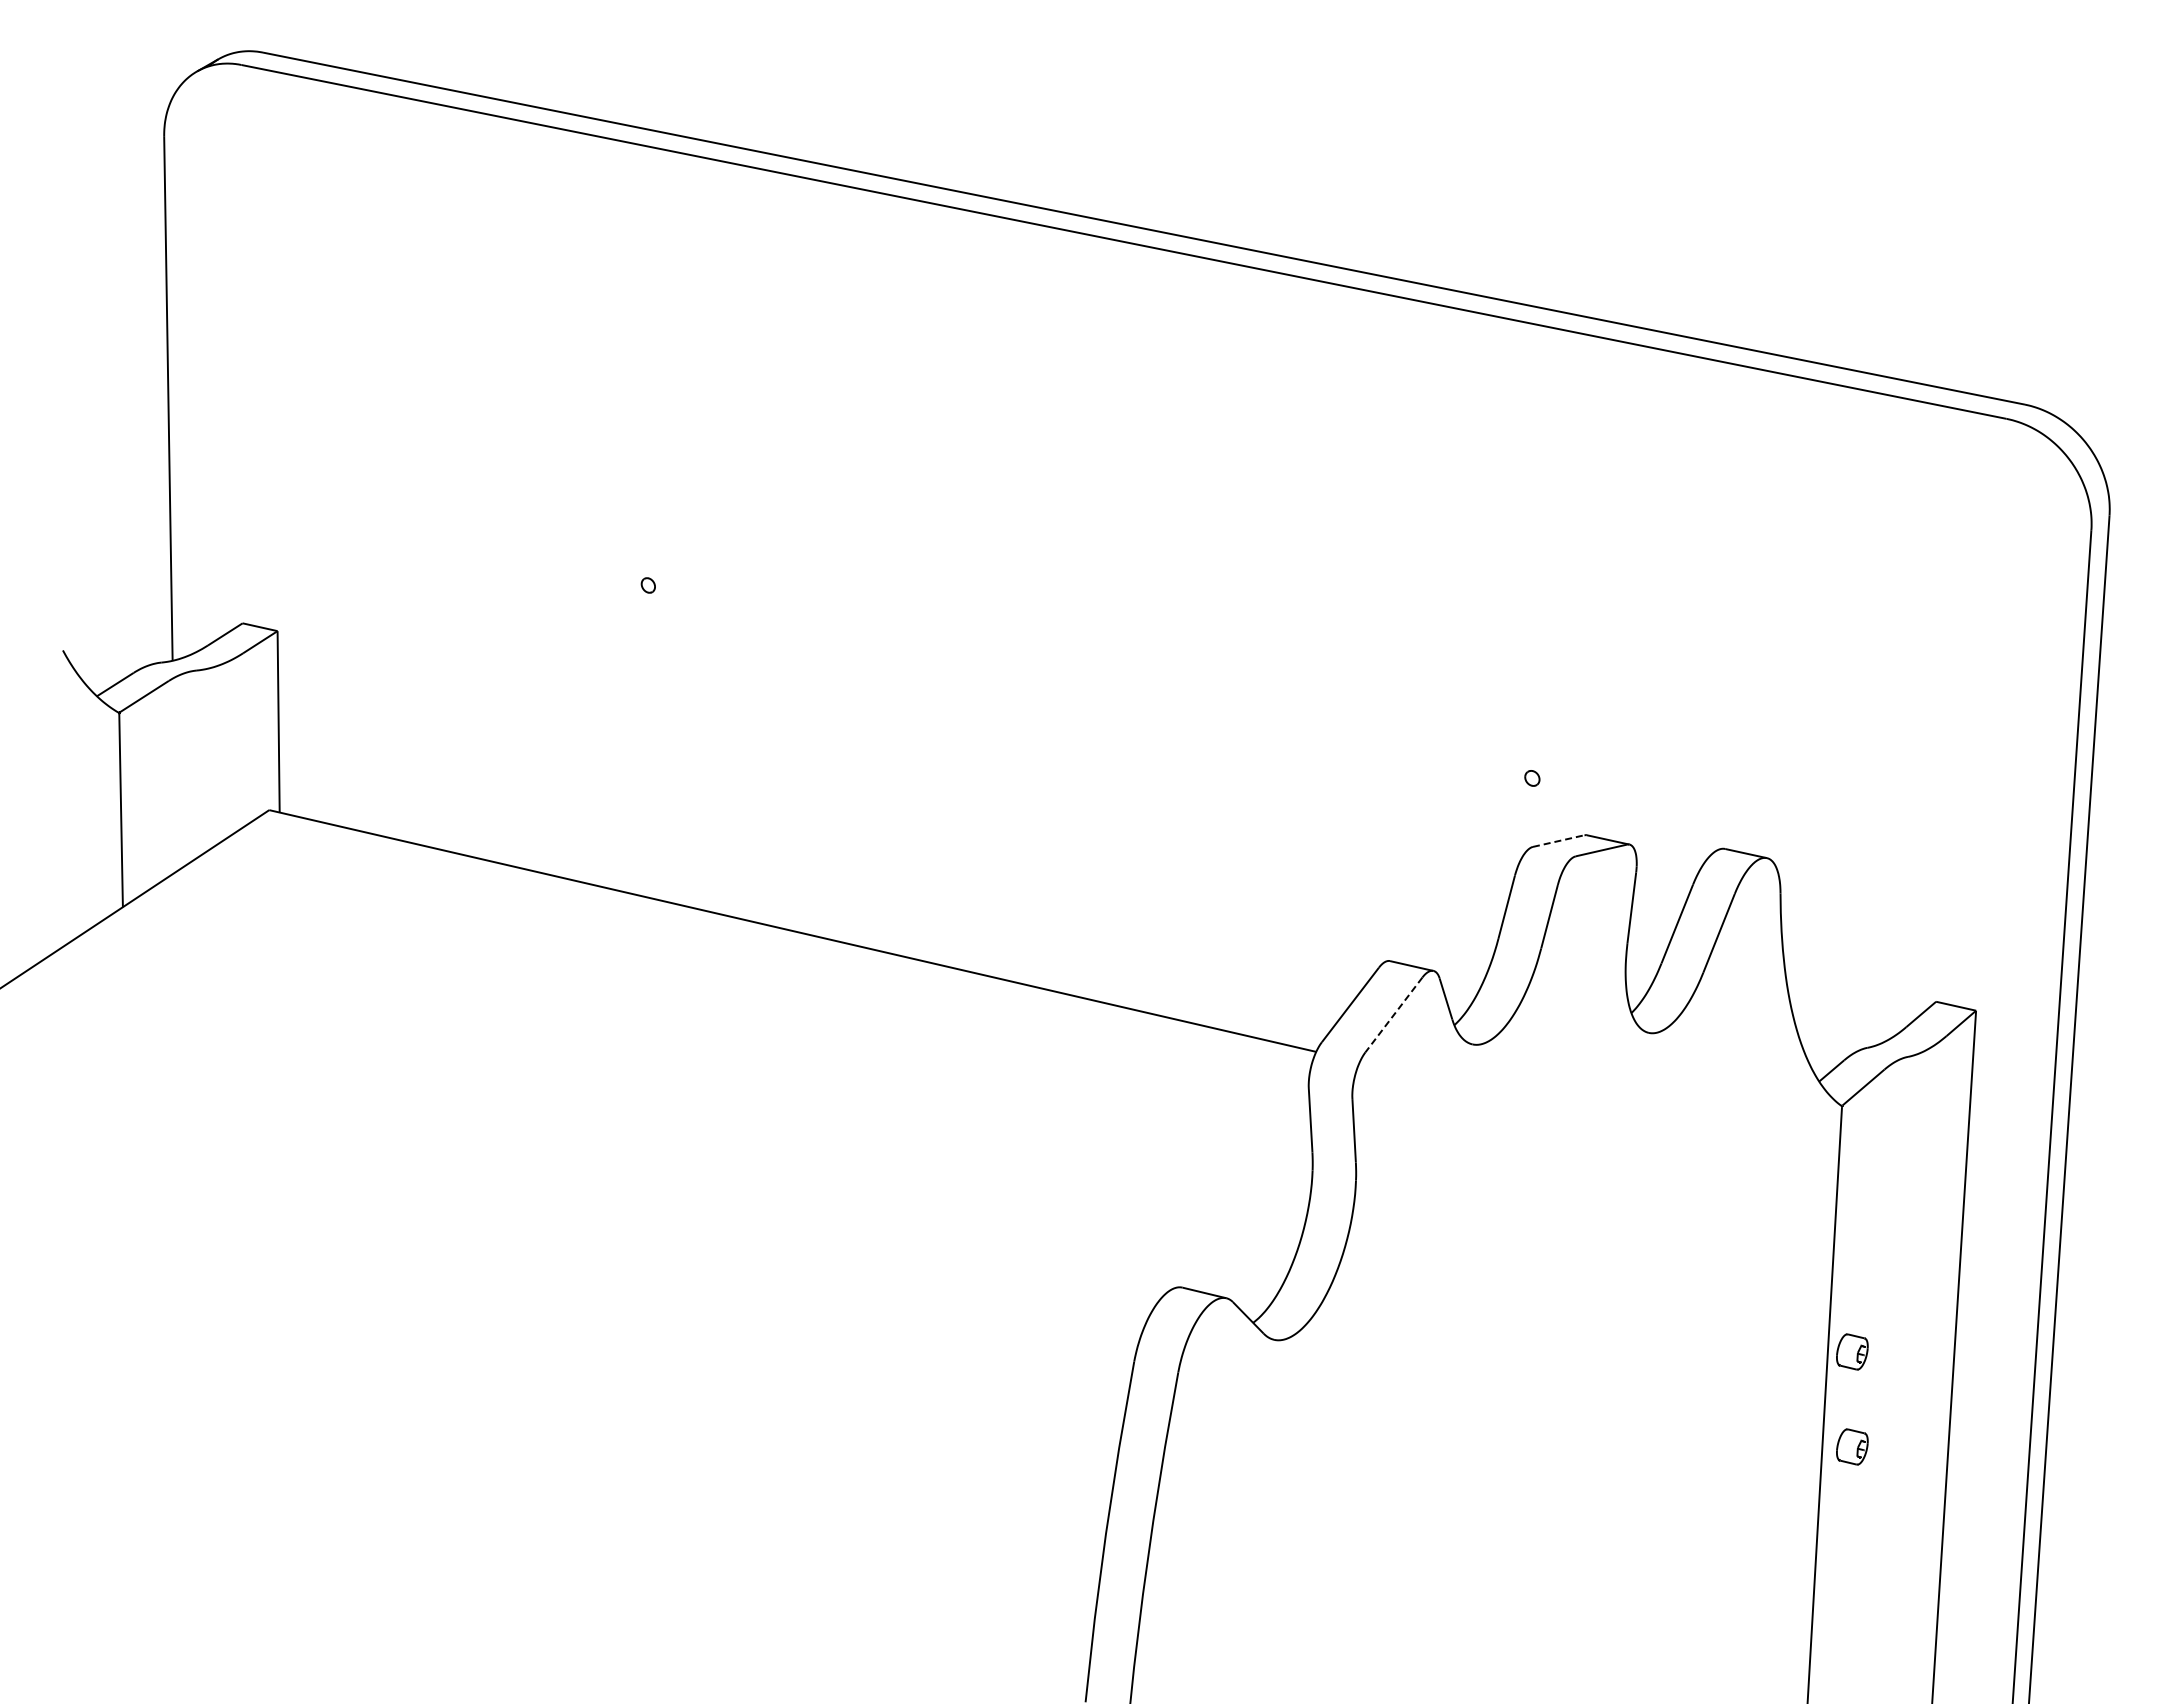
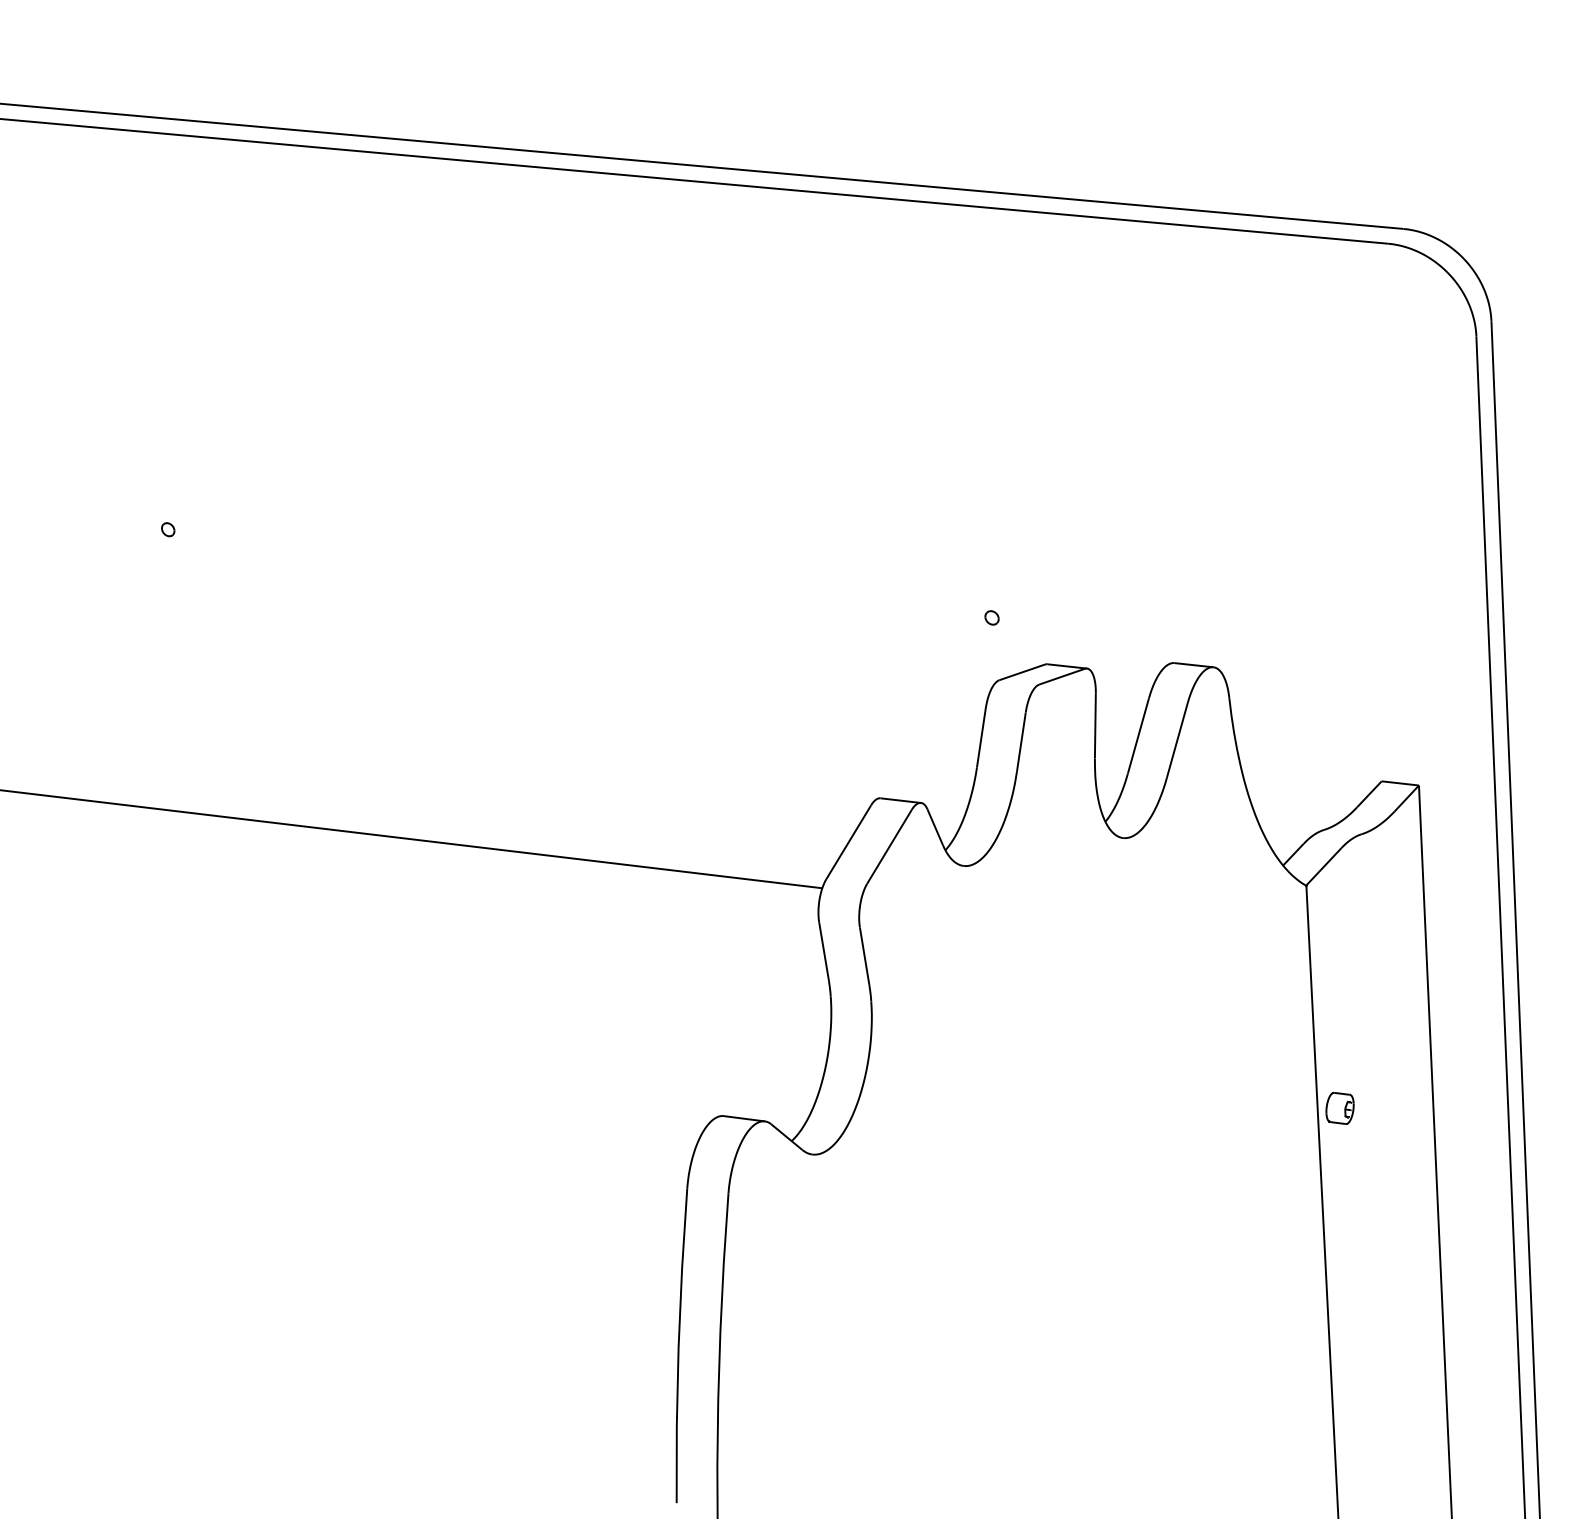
line: (1559, 840) -> (1022, 671), dashed -> solid
line: (1393, 1014) -> (888, 846), dashed -> solid
part: (1852, 1446) -> (1349, 1194), removed

